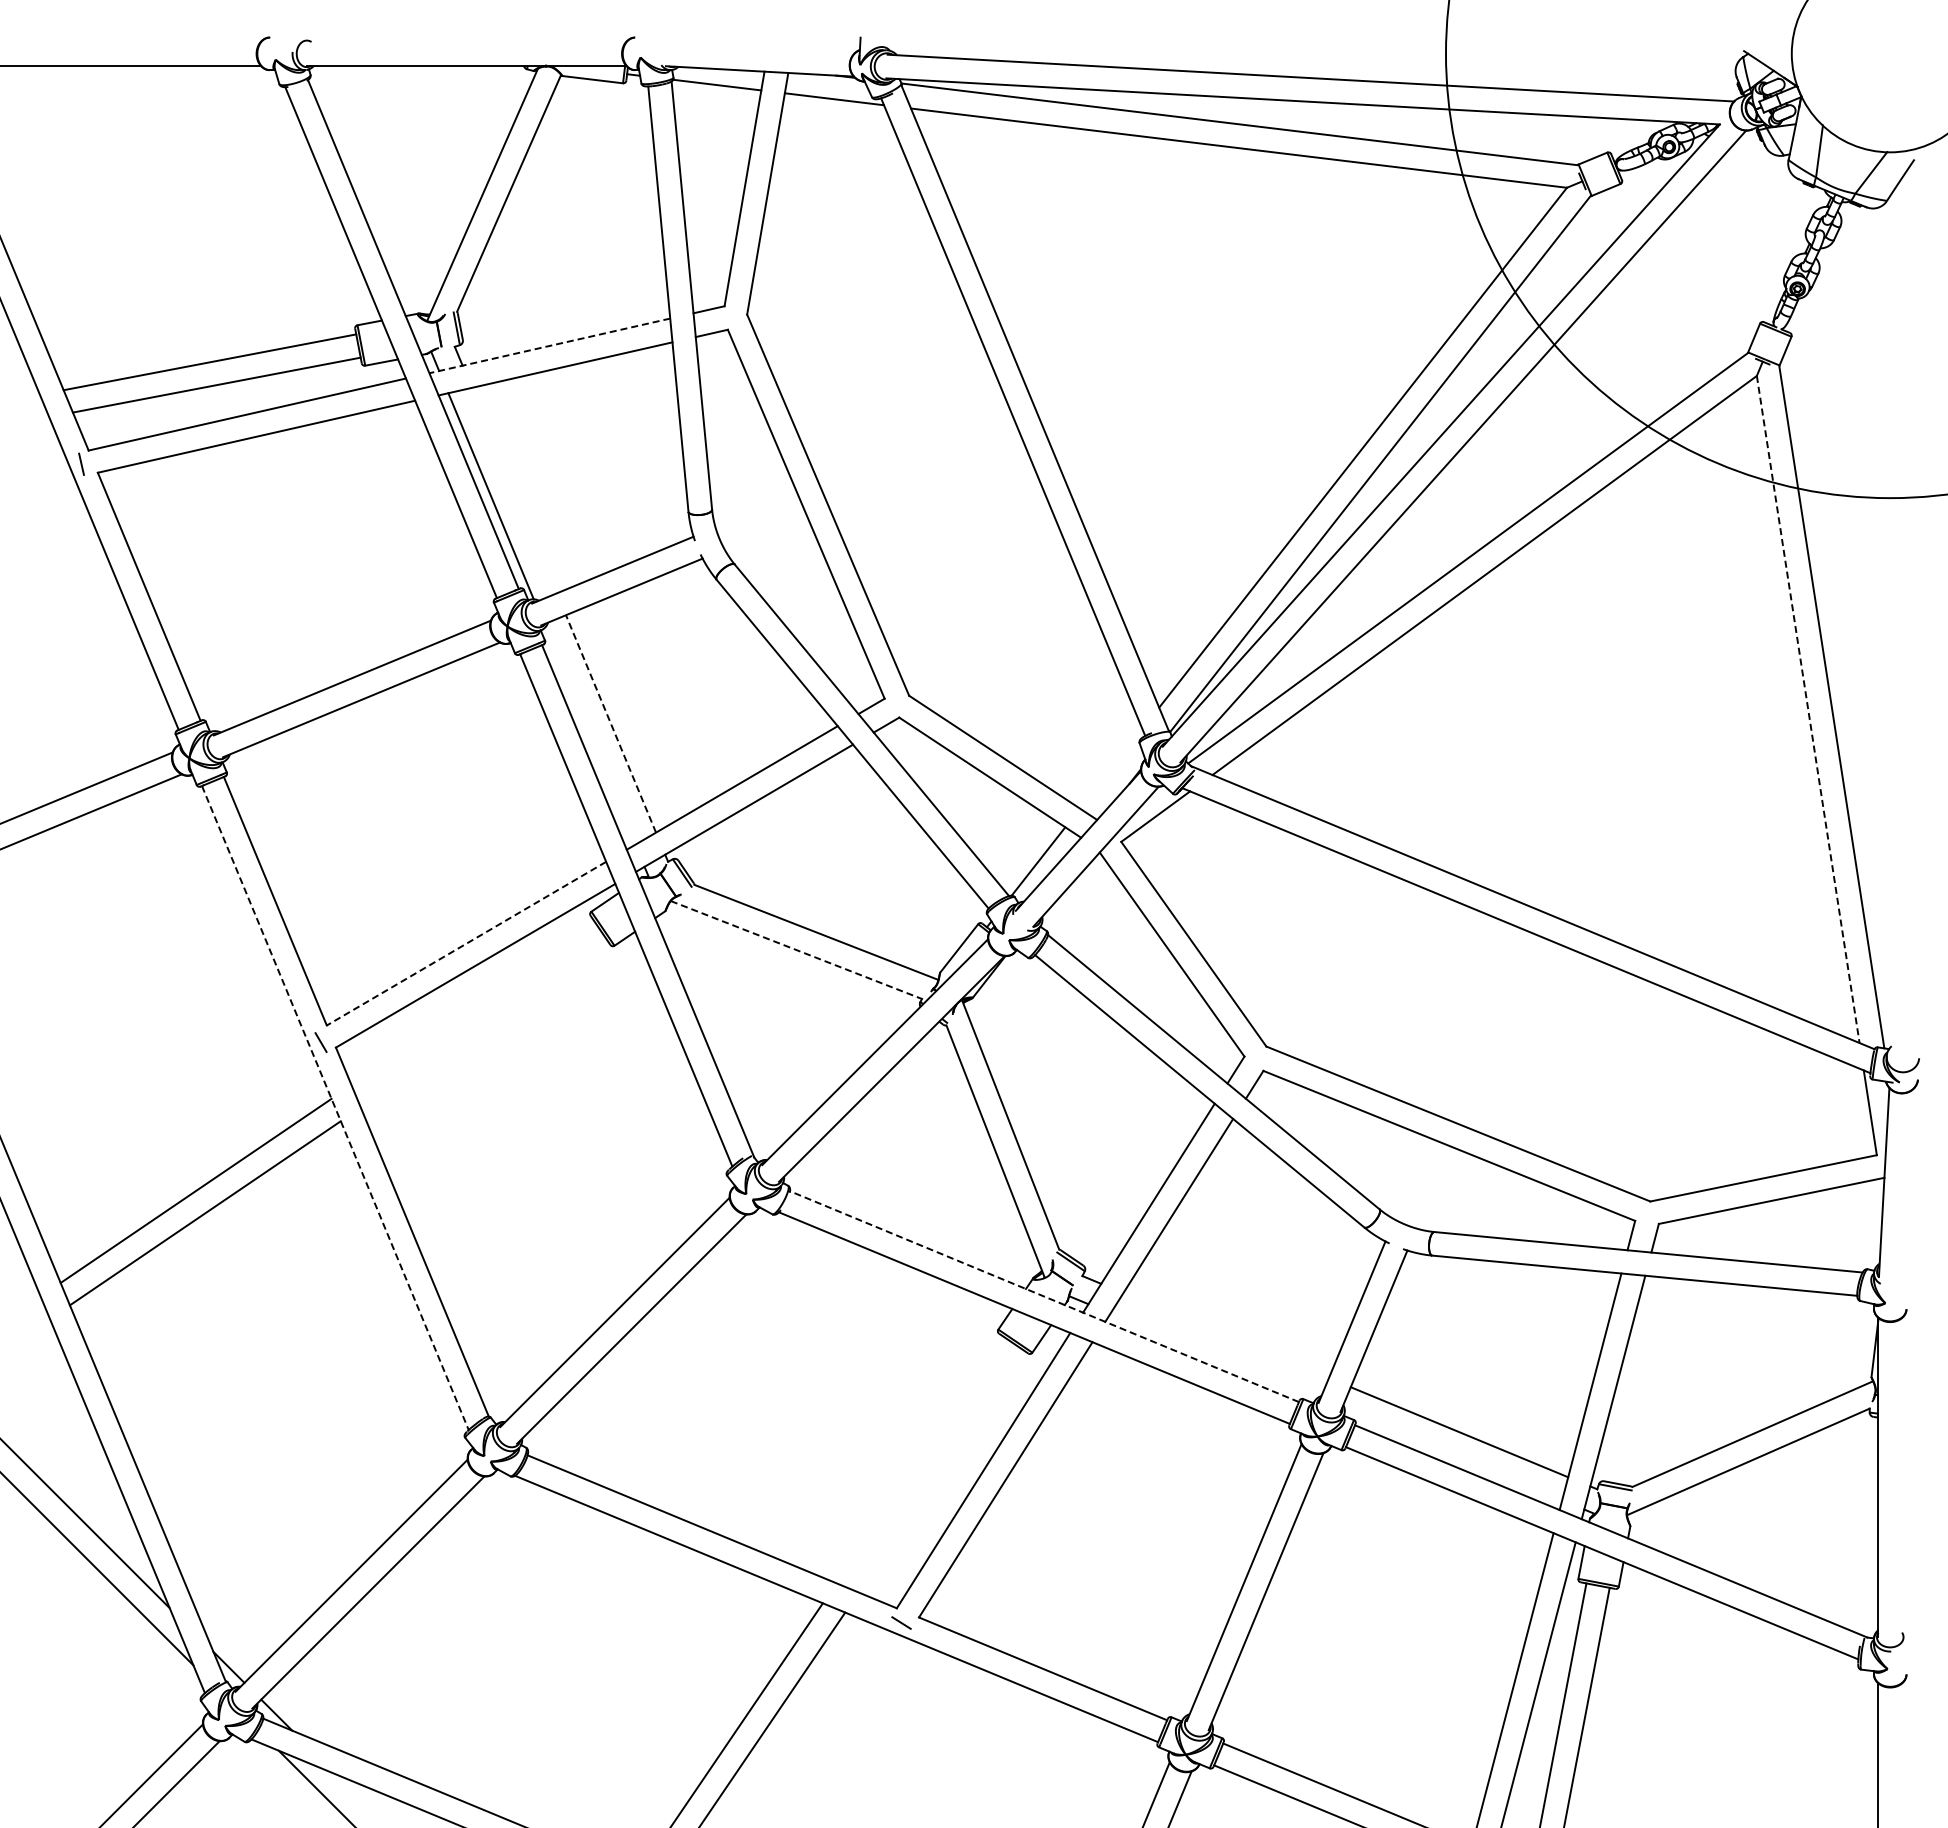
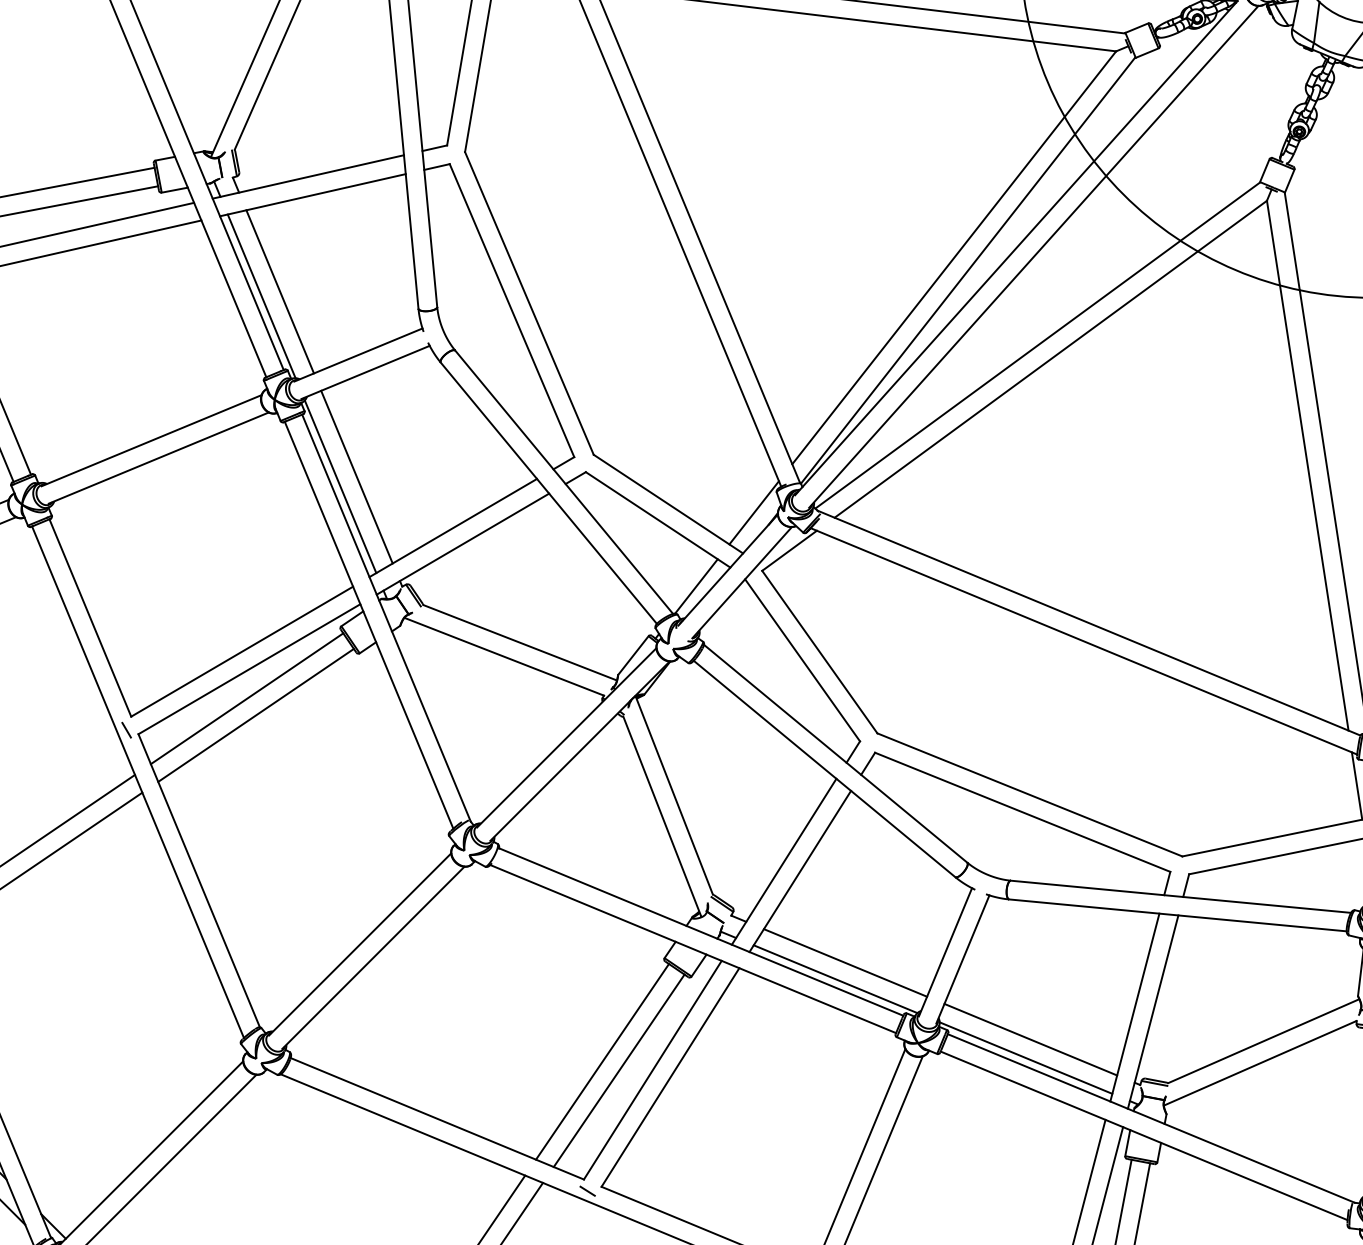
line: (549, 346) -> (308, 177), dashed -> solid
line: (513, 490) -> (279, 291), added
line: (1808, 710) -> (1307, 466), dashed -> solid
line: (611, 723) -> (357, 476), dashed -> solid
line: (590, 735) -> (340, 486), added
line: (1111, 768) -> (754, 512), added
line: (466, 943) -> (242, 651), dashed -> solid
line: (796, 950) -> (504, 657), dashed -> solid
line: (472, 1002) -> (246, 698), added
line: (483, 1023) -> (255, 715), added
line: (335, 1108) -> (138, 782), dashed -> solid
line: (1044, 1296) -> (701, 931), dashed -> solid
line: (1225, 1335) -> (844, 962), added
line: (1213, 1355) -> (835, 978), added
line: (1453, 1455) -> (1026, 1058), added
line: (919, 1459) -> (601, 1061), added
line: (940, 1471) -> (618, 1070), added

